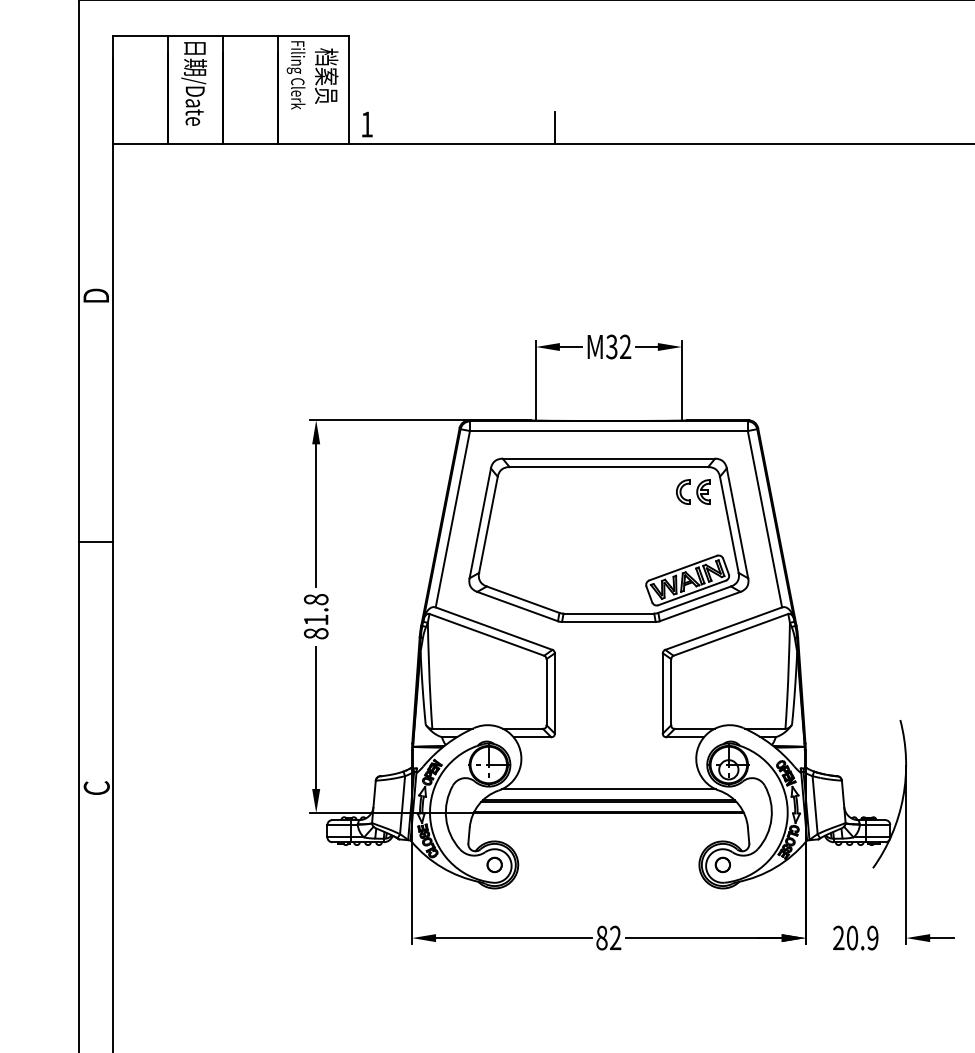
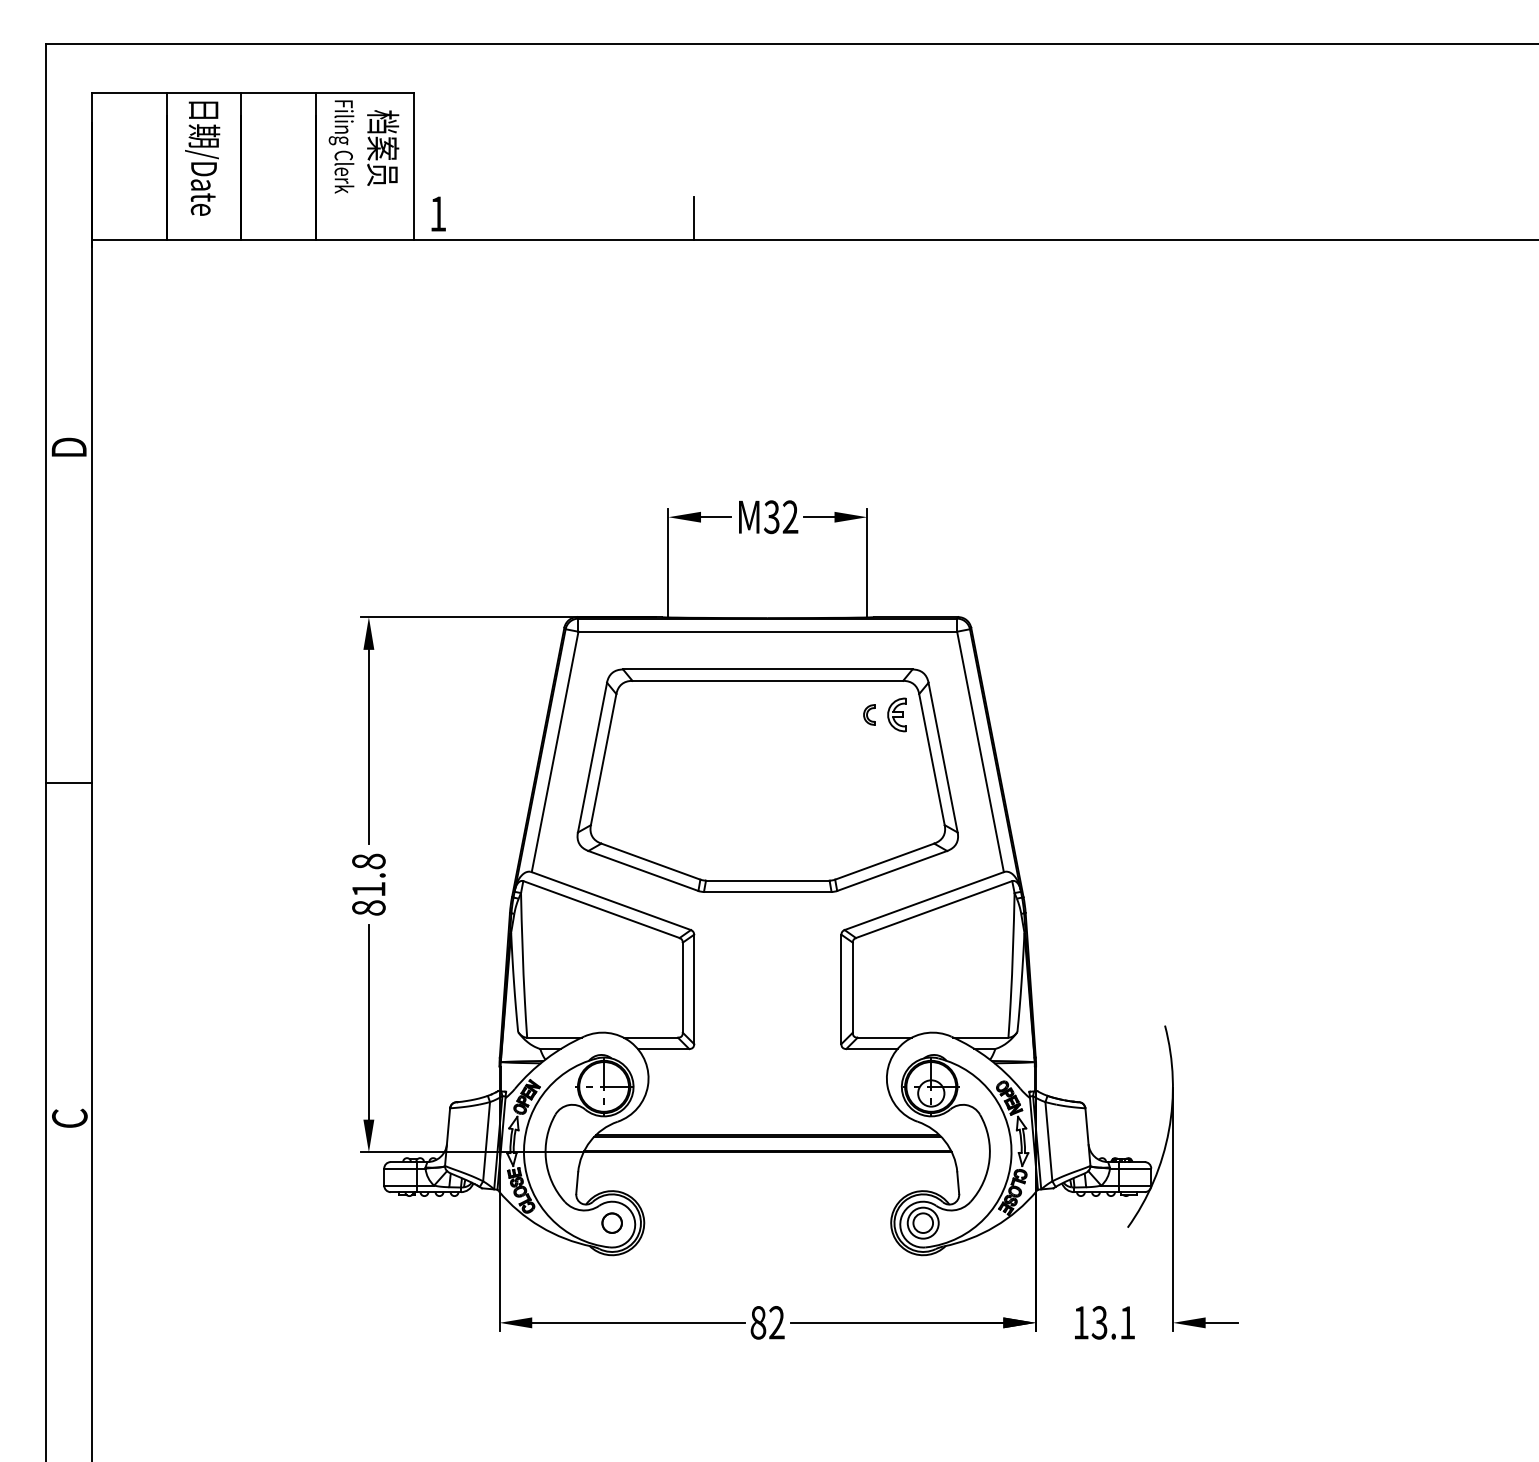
part: (683, 491) -> (869, 714), size x0.6
part: (687, 580) -> (874, 835), removed
line: (608, 788) -> (767, 1119), removed
circle: (722, 864) -> (922, 1222), size x1.6
text: (855, 937) -> (1104, 1322), 20.9 -> 13.1

